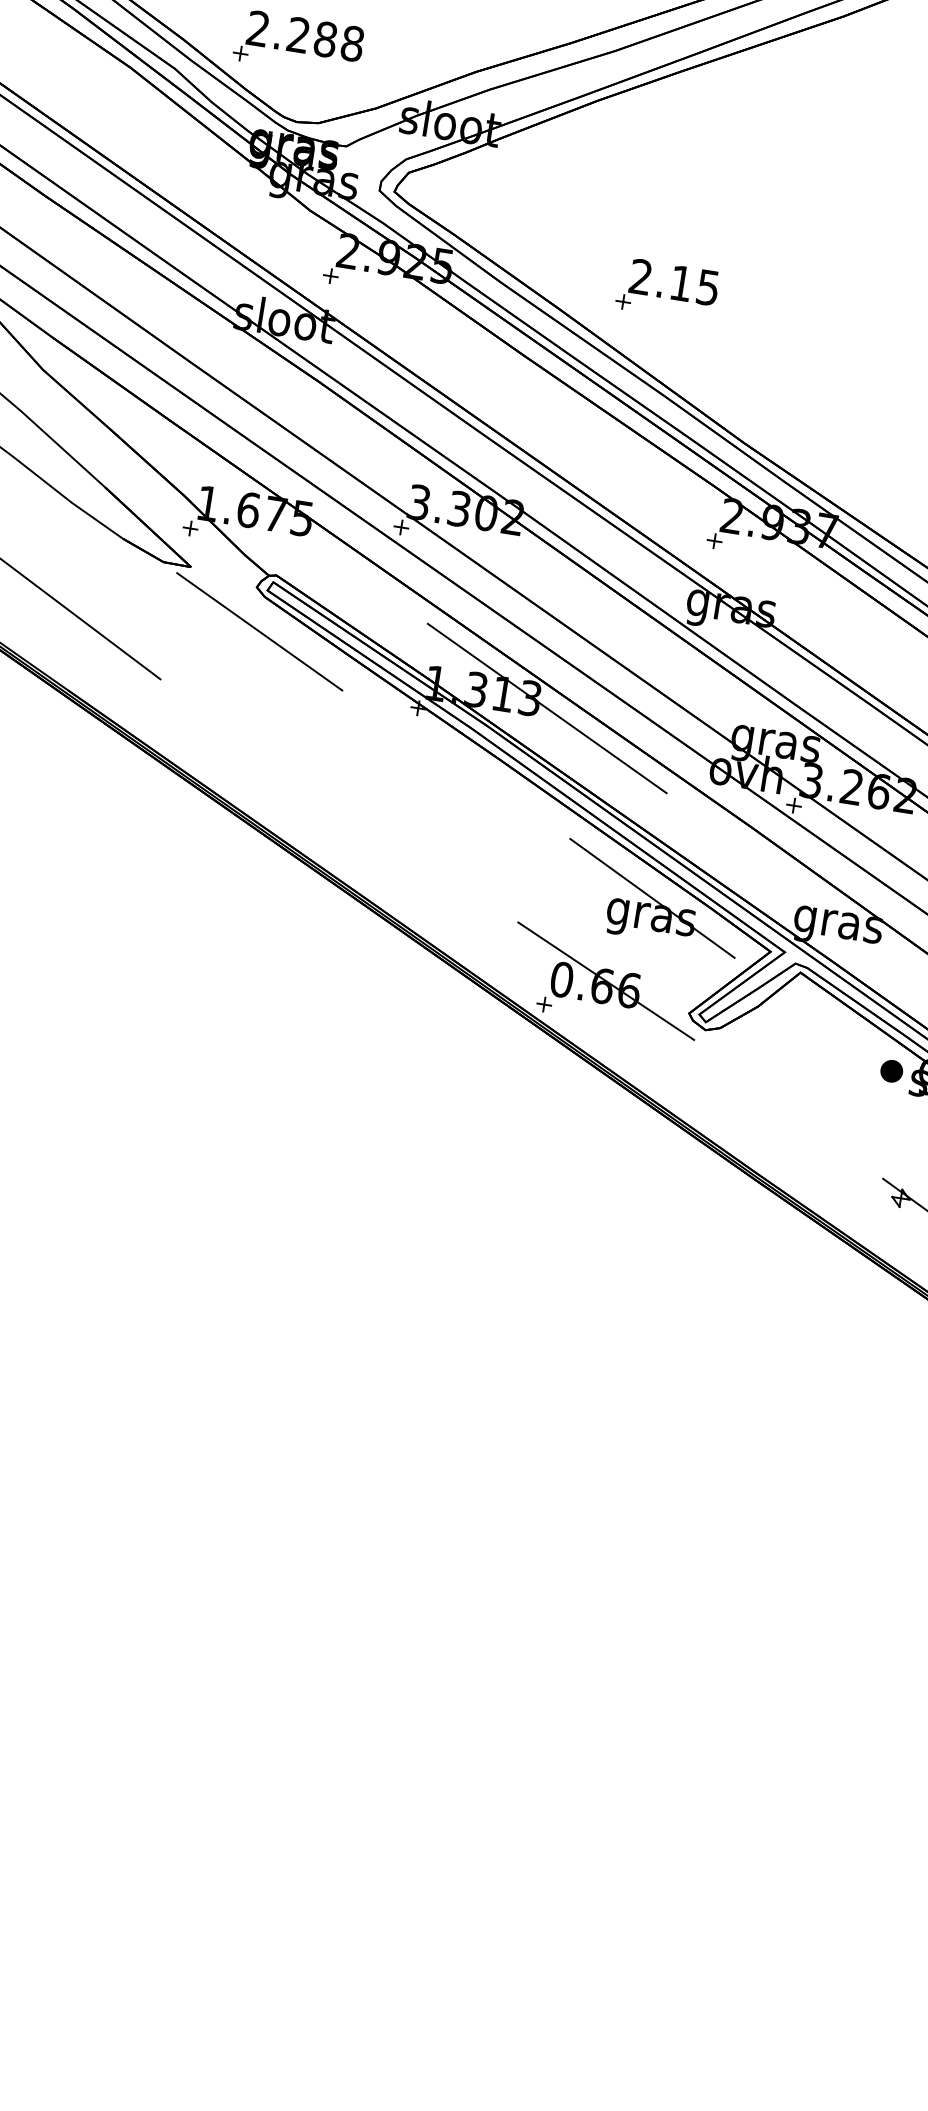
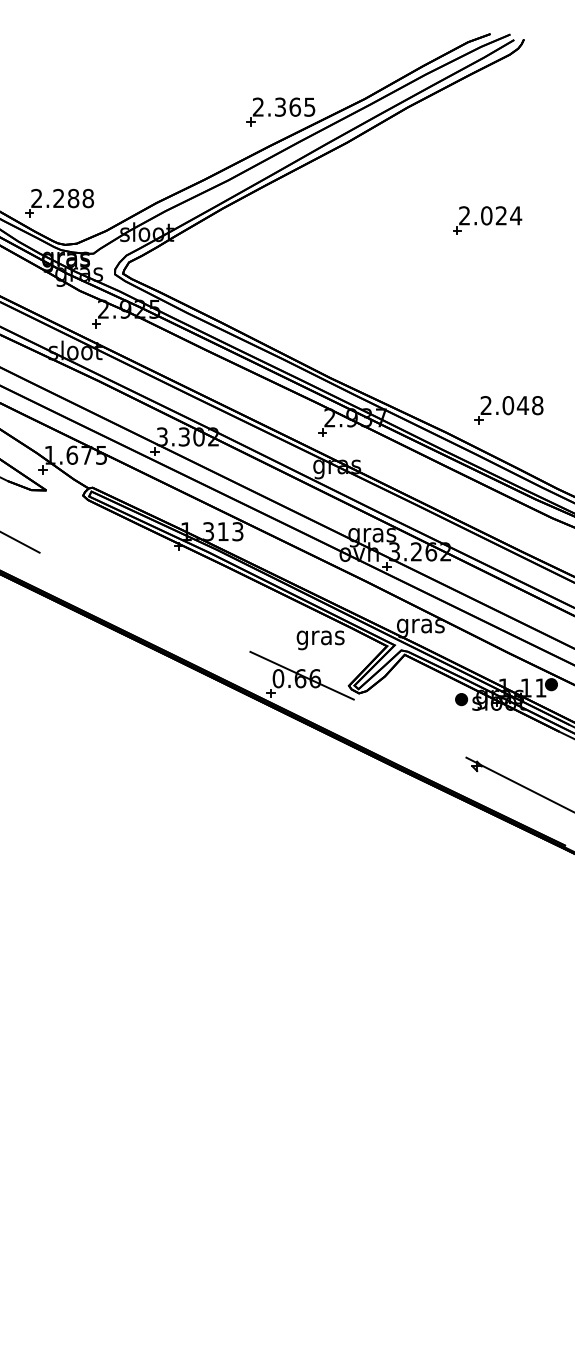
part: (667, 289) -> (276, 302), removed
line: (260, 630) -> (88, 518), removed
line: (546, 708) -> (247, 535), removed
line: (652, 897) -> (319, 627), removed

